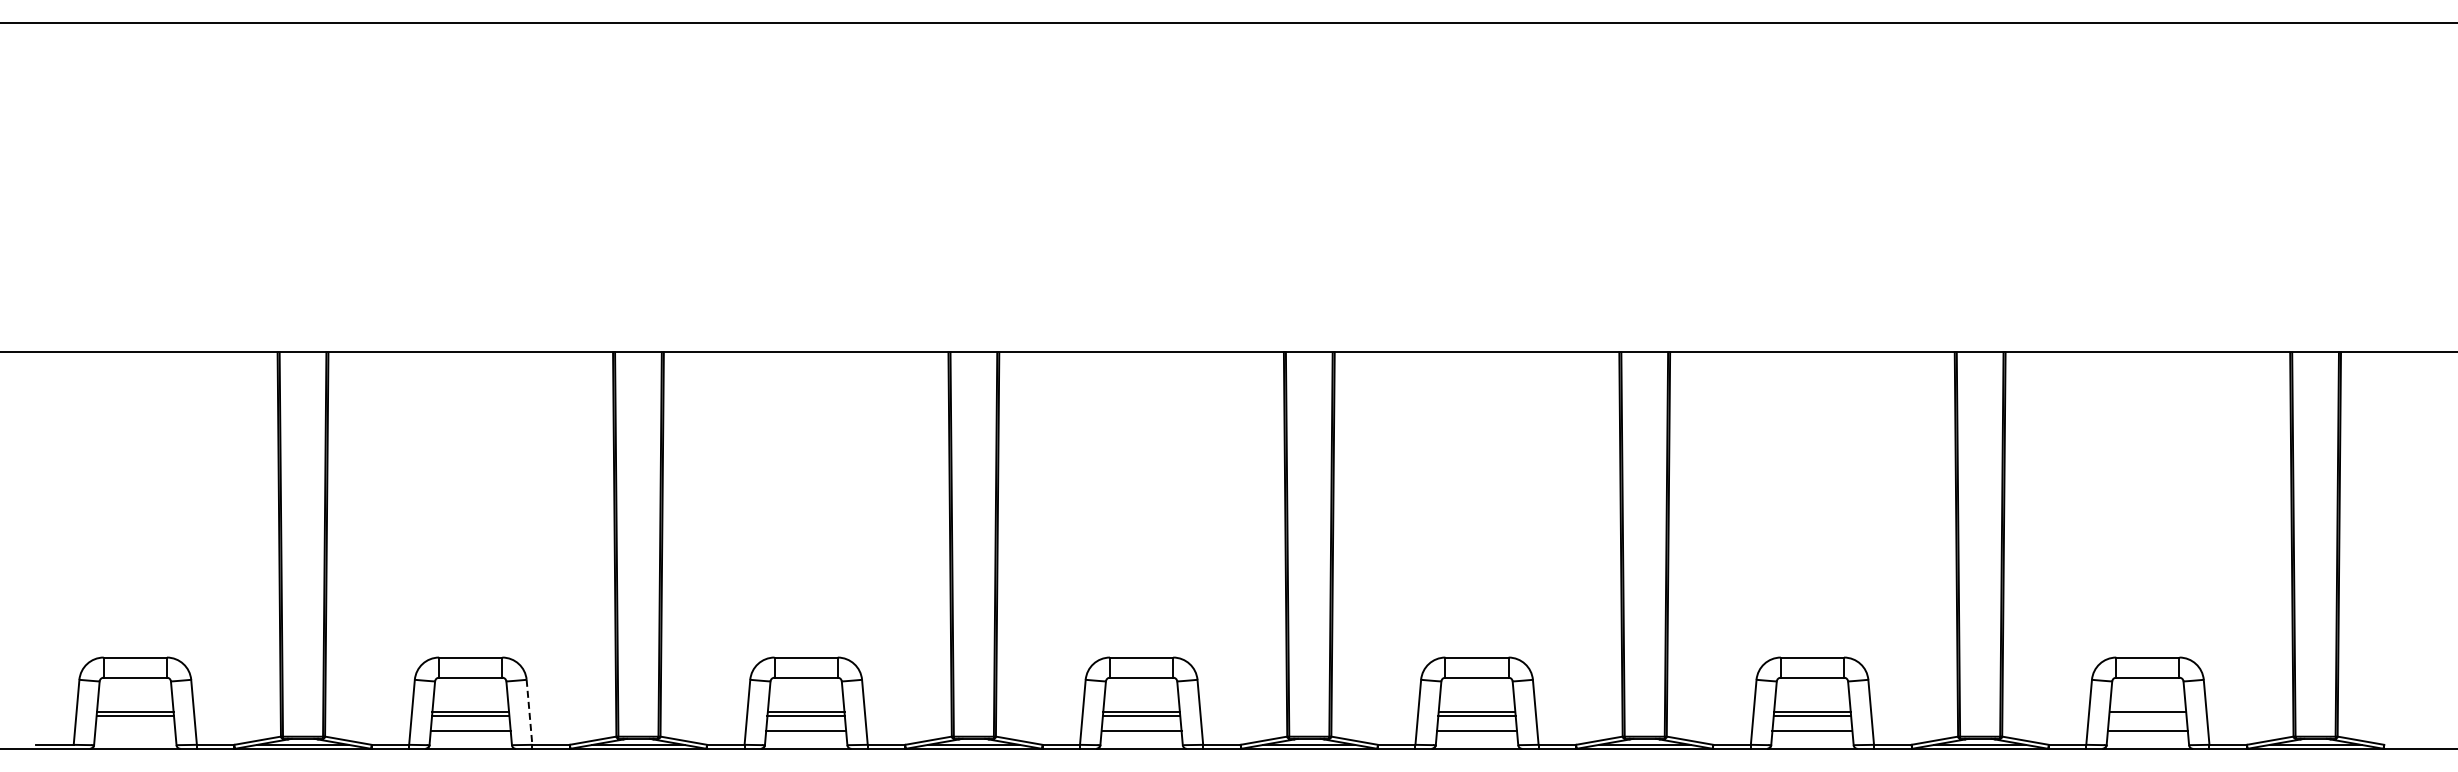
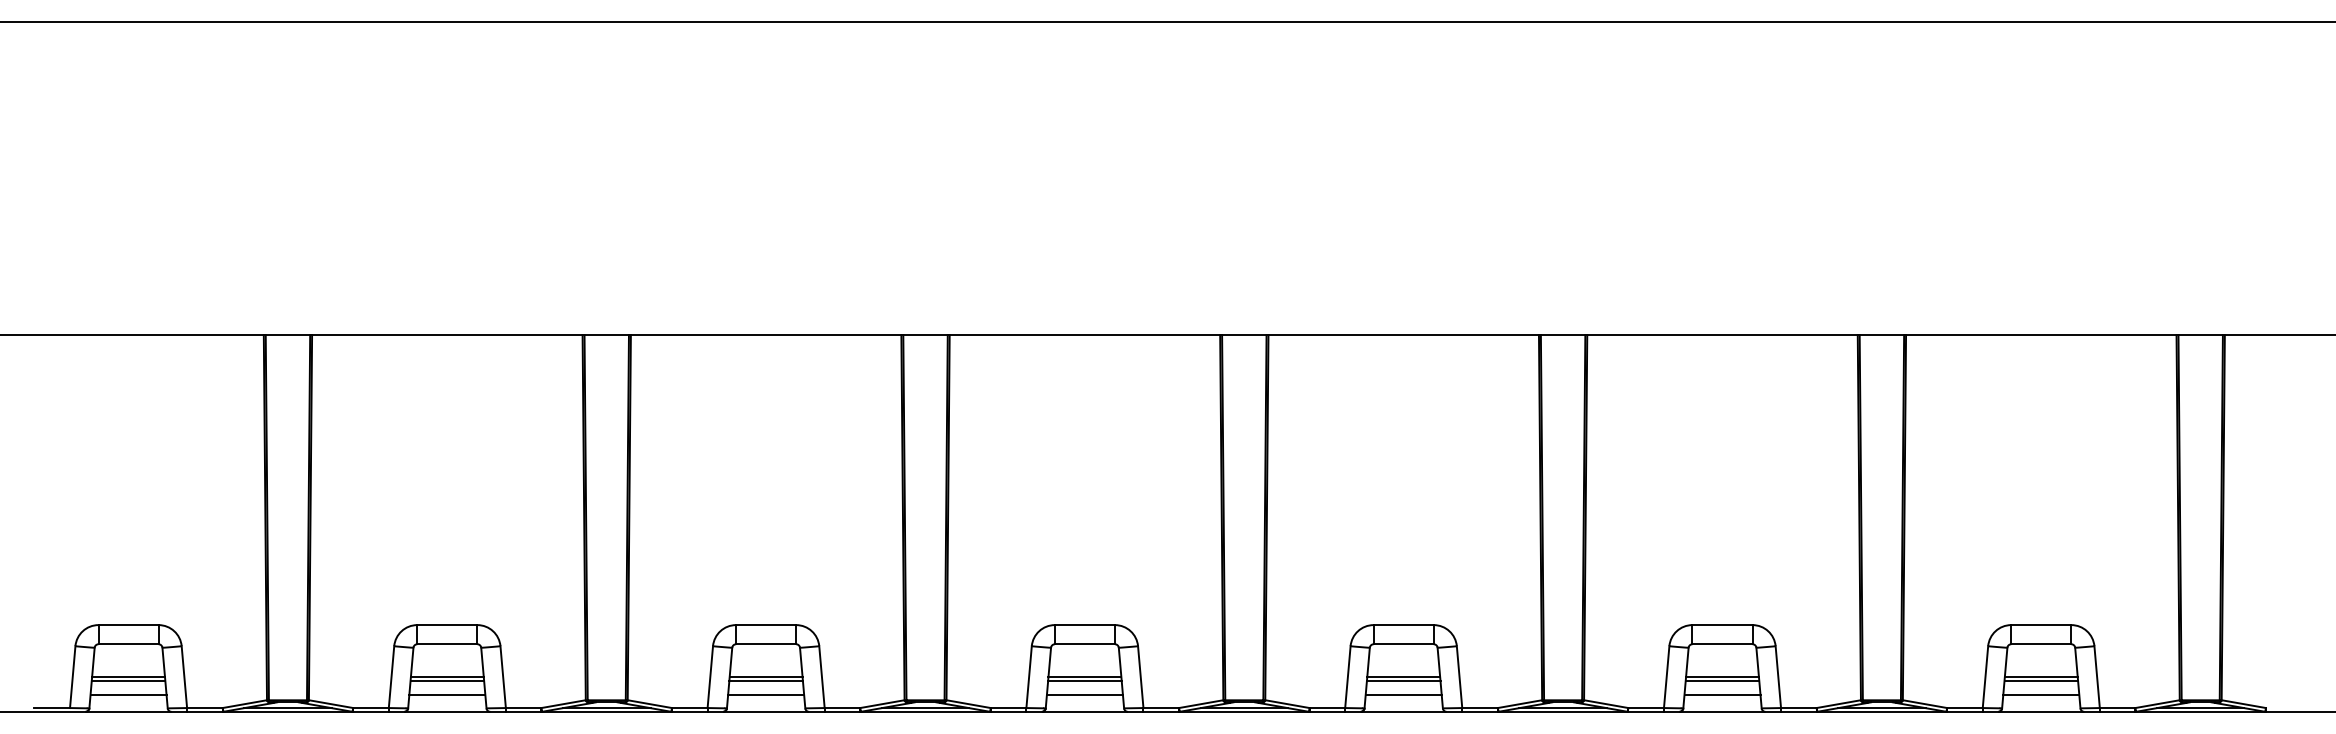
line: (529, 712) -> (503, 677), dashed -> solid
line: (2147, 716) -> (2040, 681), added
line: (135, 731) -> (128, 695), added

